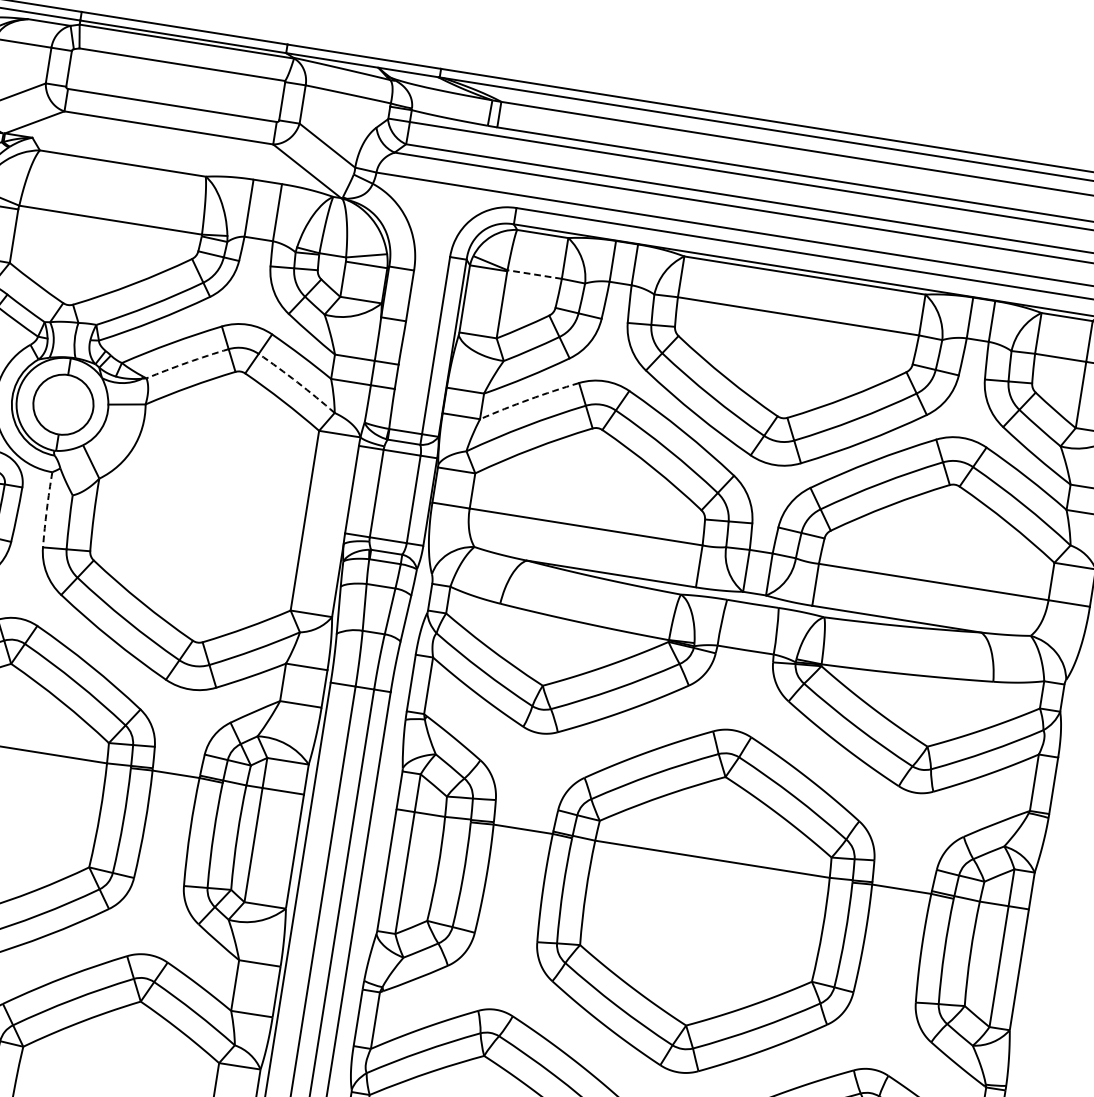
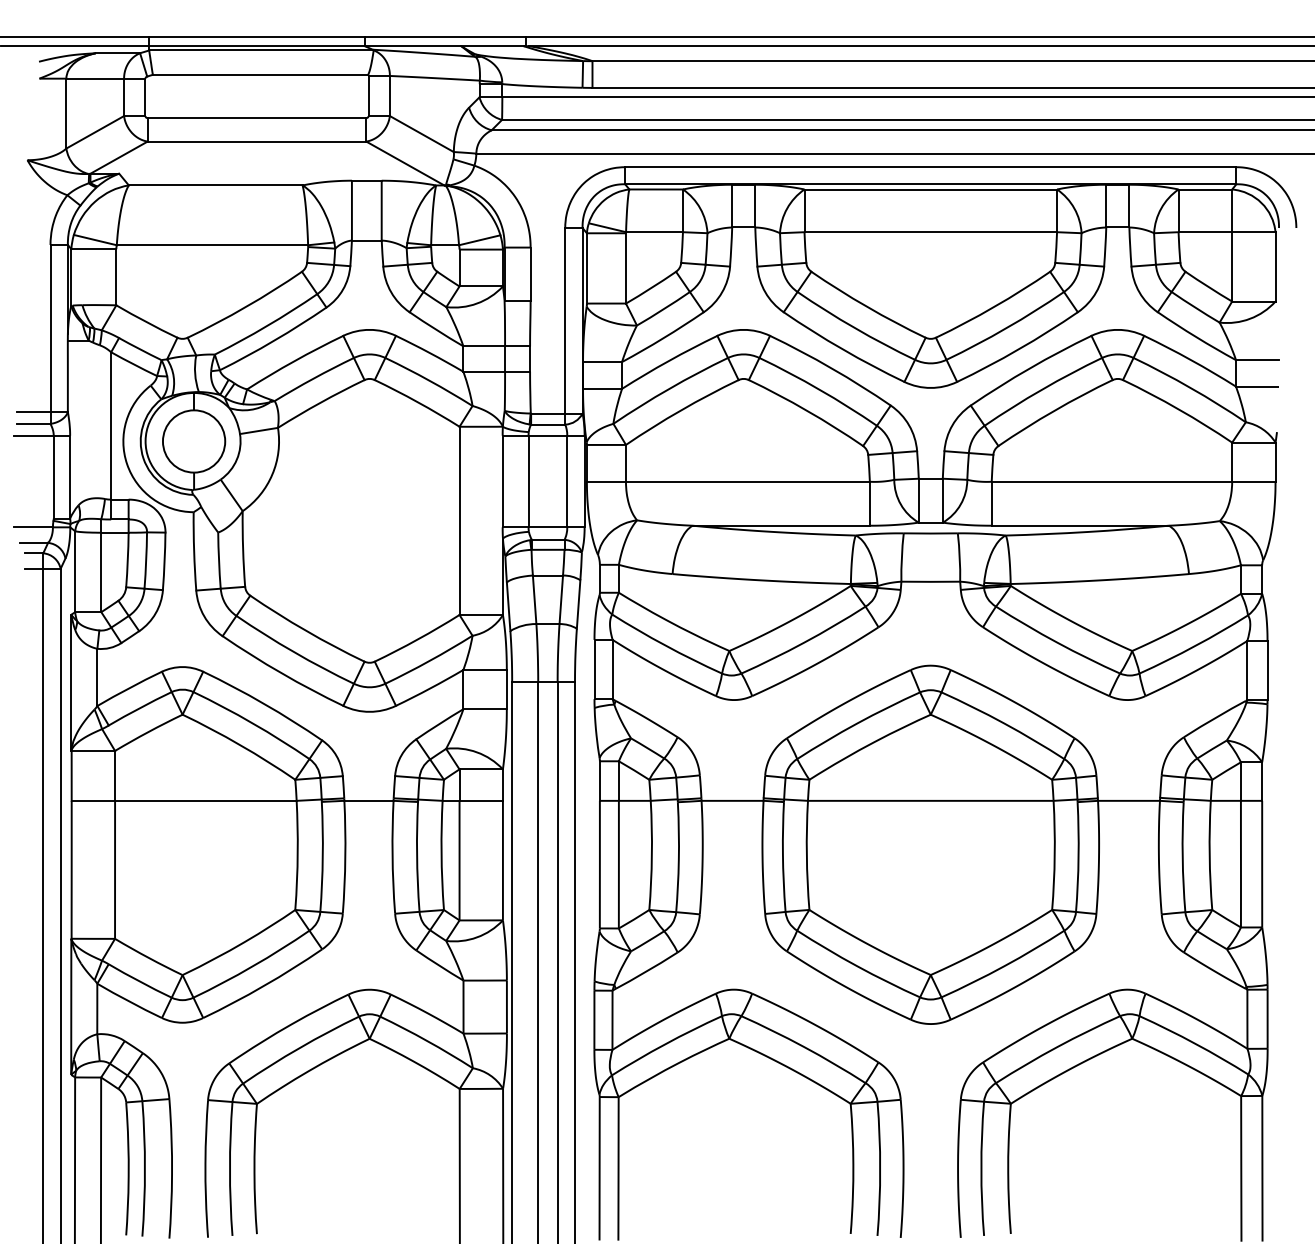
line: (534, 274) -> (654, 232), dashed -> solid
arc: (186, 362) -> (313, 378), dashed -> solid
arc: (297, 382) -> (429, 380), dashed -> solid
arc: (528, 399) -> (668, 360), dashed -> solid
arc: (47, 509) -> (194, 551), dashed -> solid

